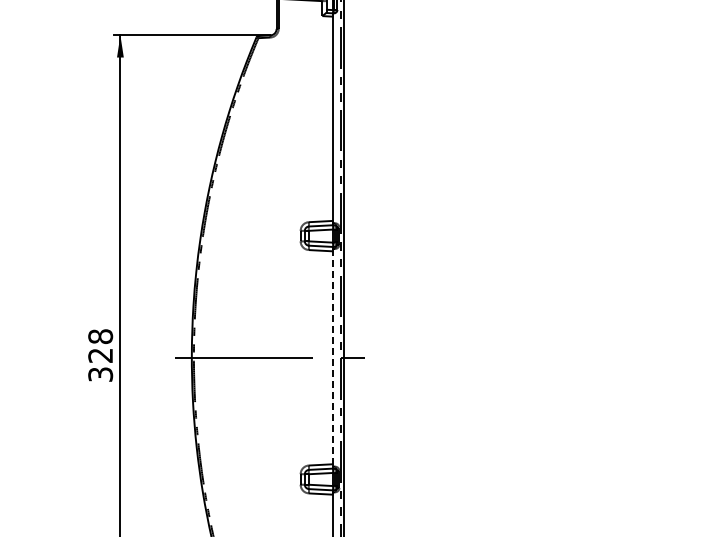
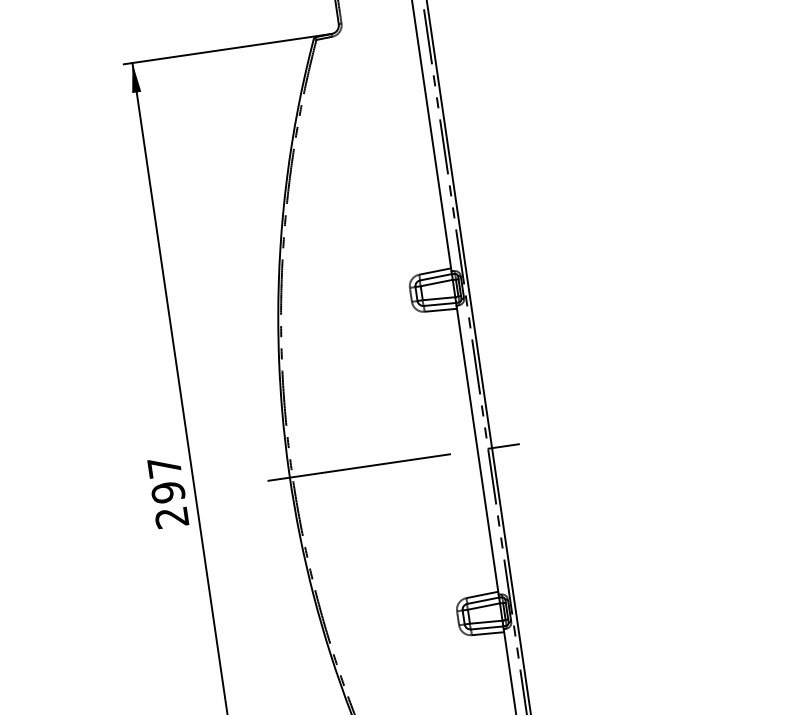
text: (100, 355) -> (168, 492), 328 -> 297
line: (333, 357) -> (478, 449), dashed -> solid

